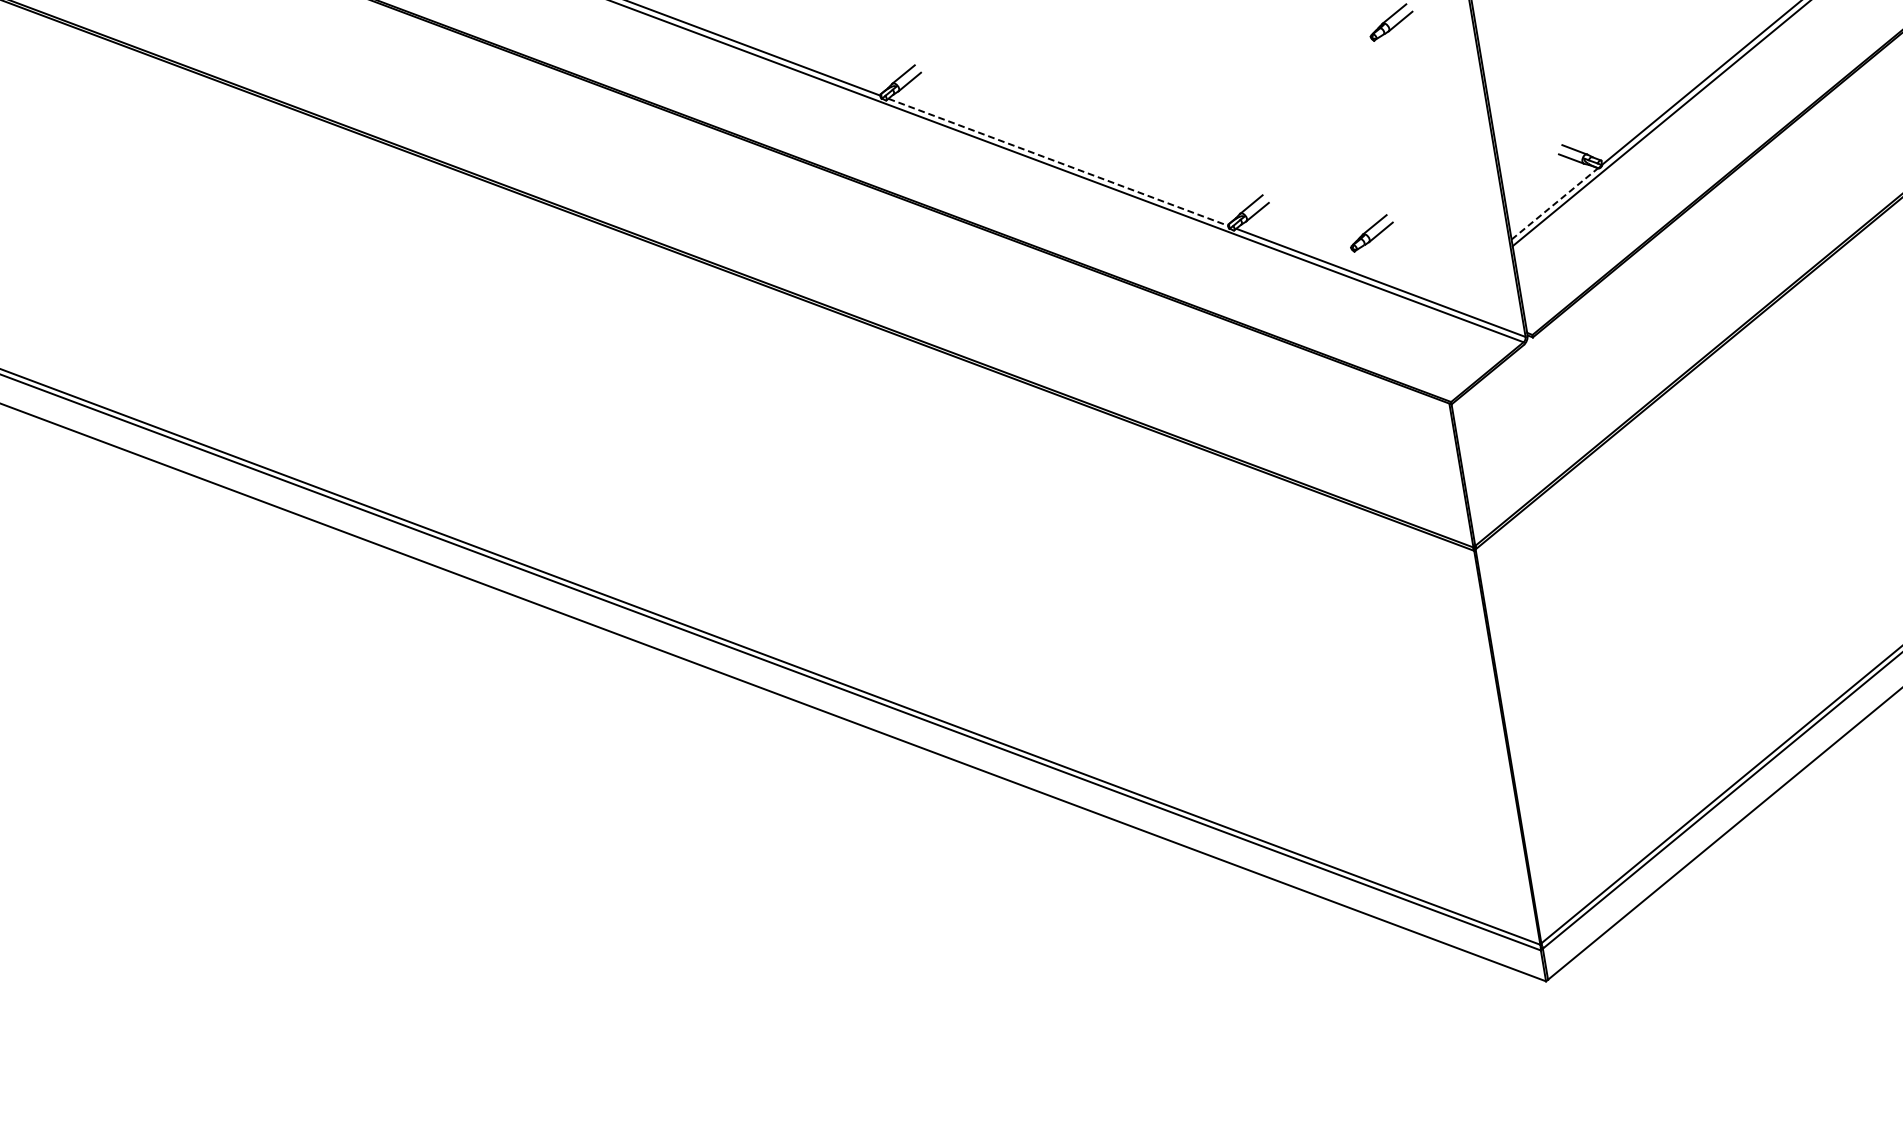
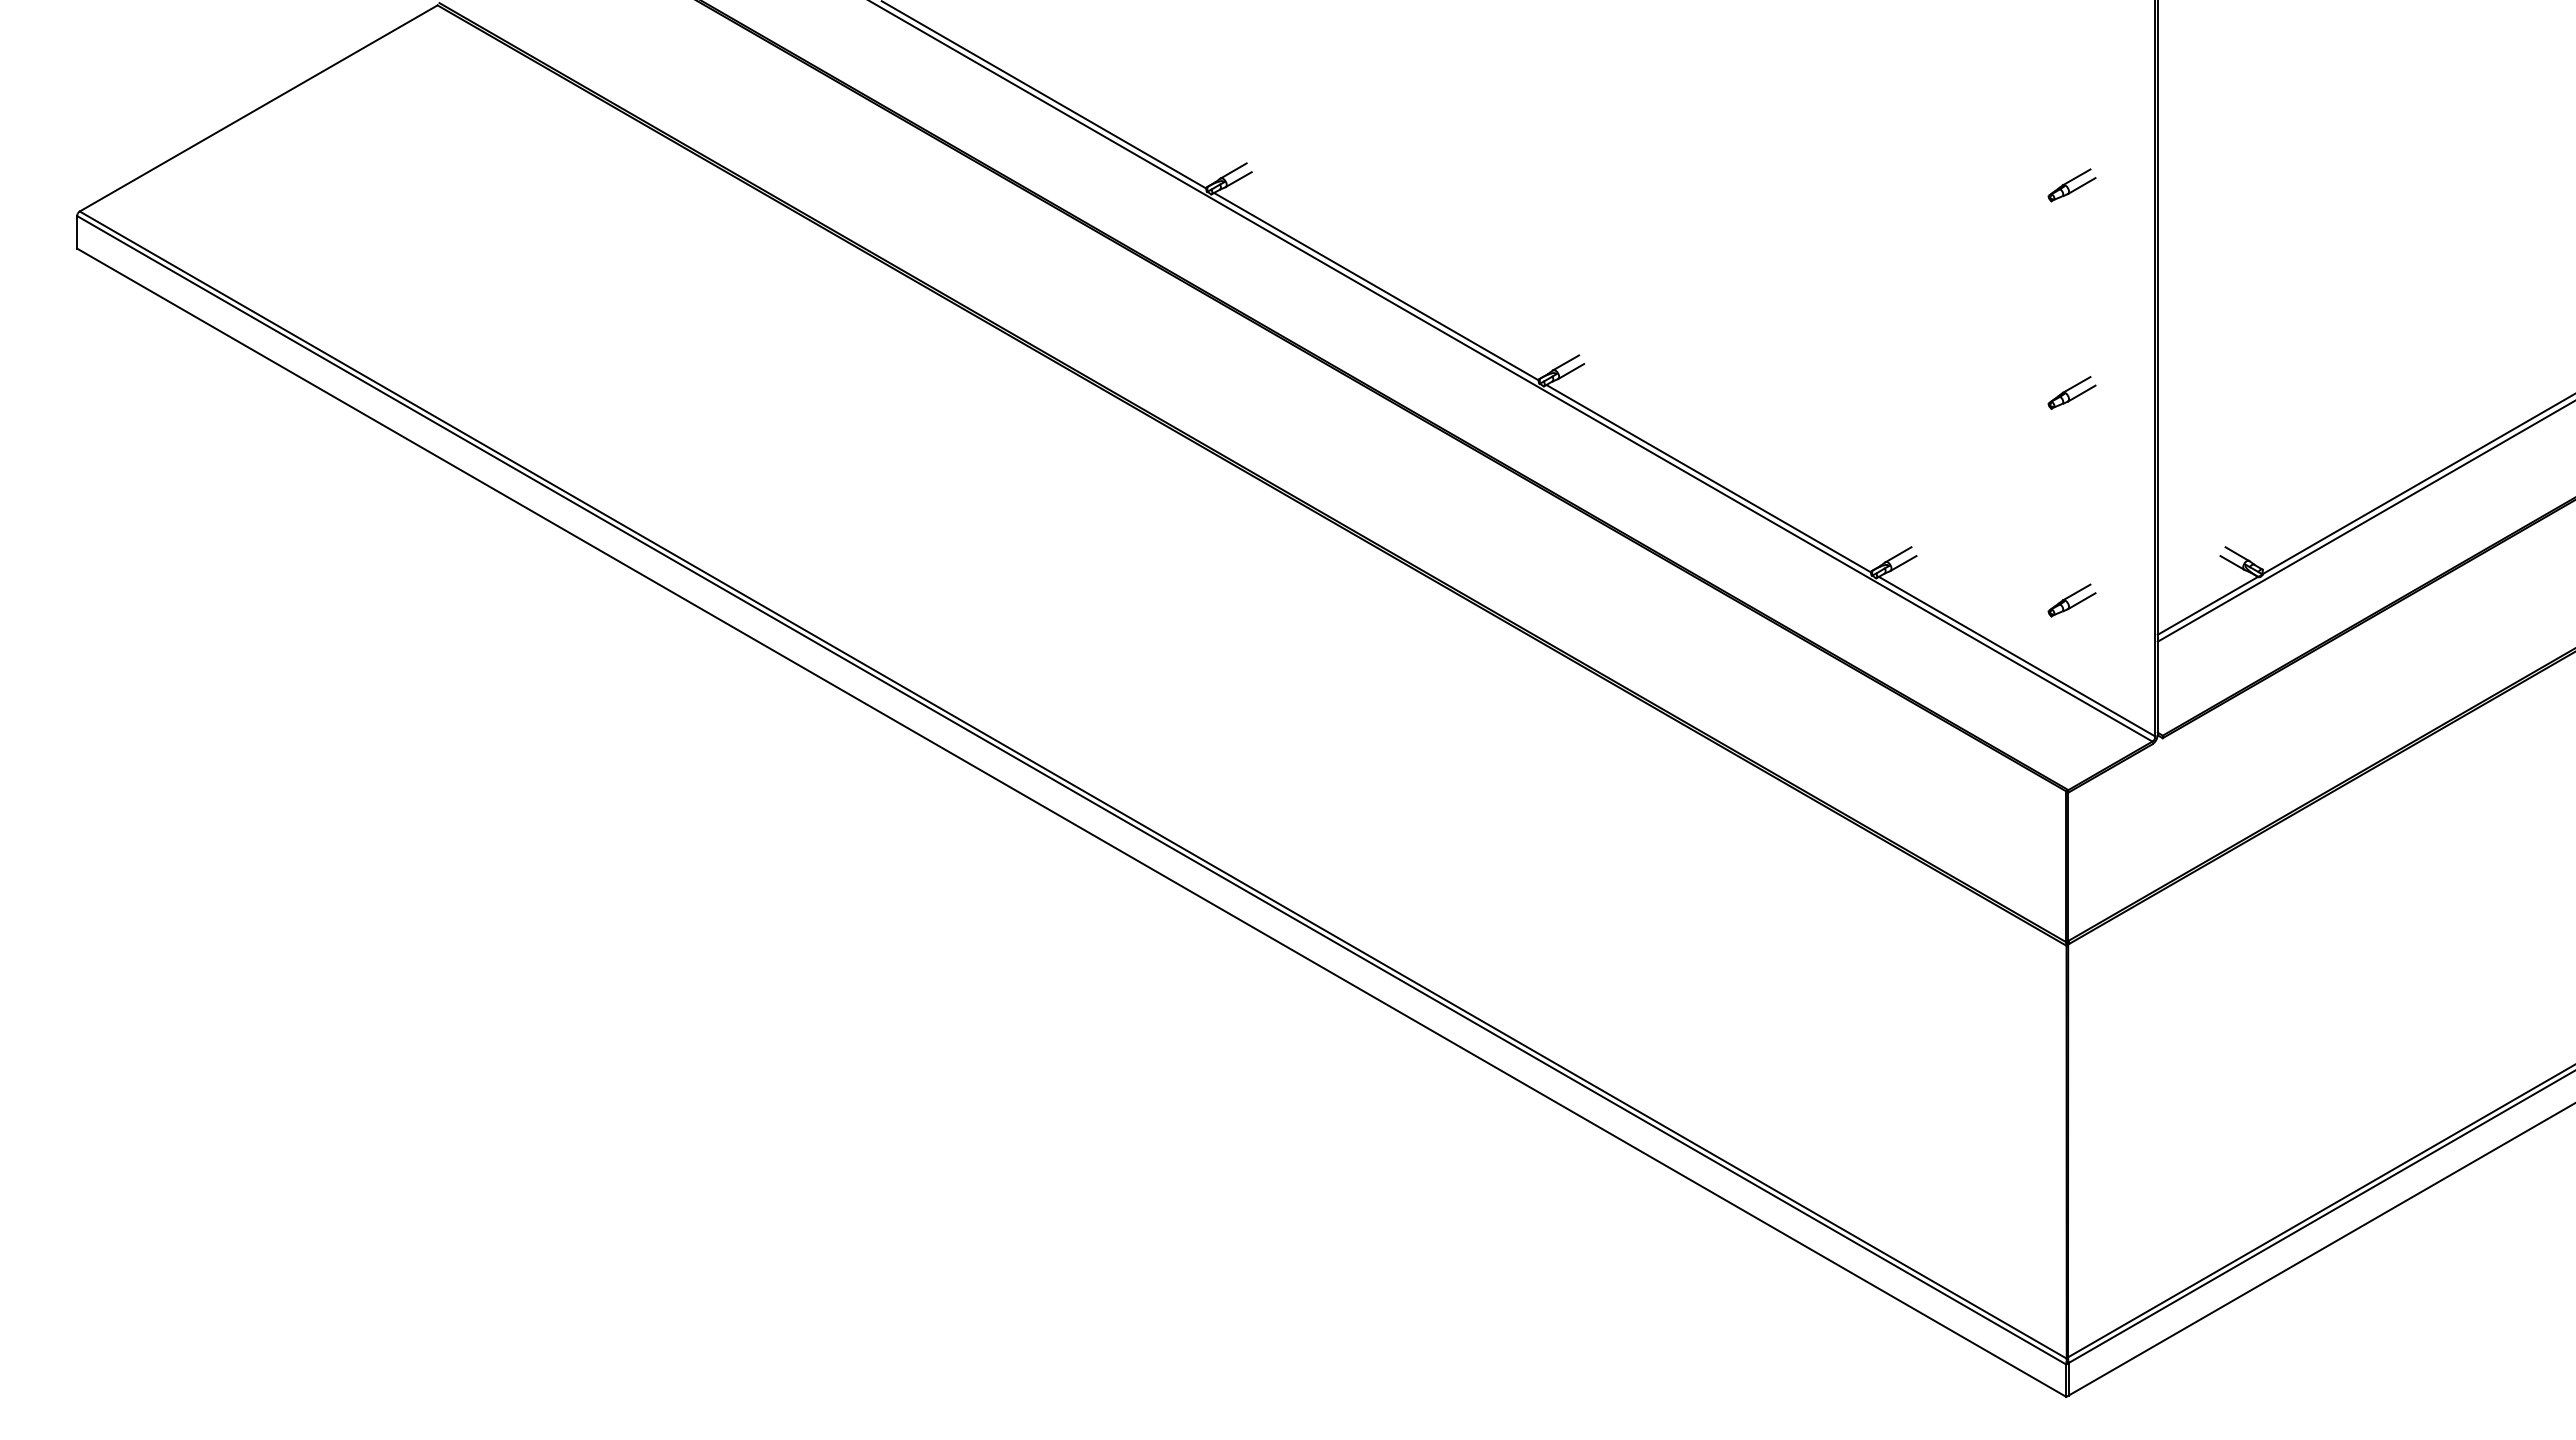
line: (1058, 161) -> (1709, 478), dashed -> solid
line: (1554, 203) -> (2207, 605), dashed -> solid
part: (1371, 233) -> (2071, 600), moved

